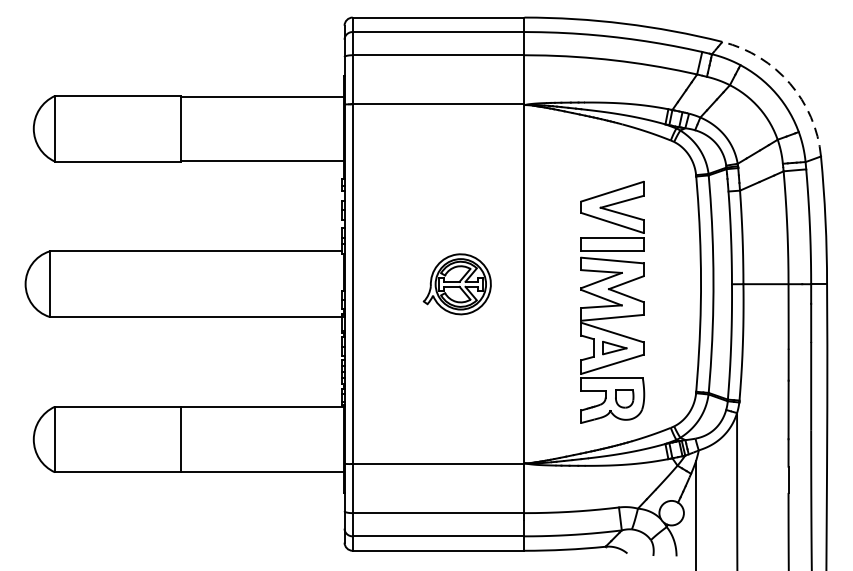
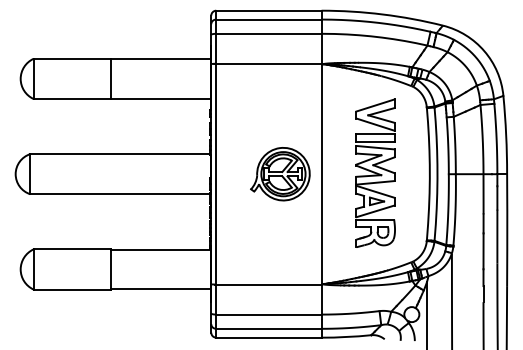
arc: (790, 84) -> (484, 51), dashed -> solid
part: (457, 284) -> (280, 174), size x1.43
part: (612, 300) -> (375, 172), moved

